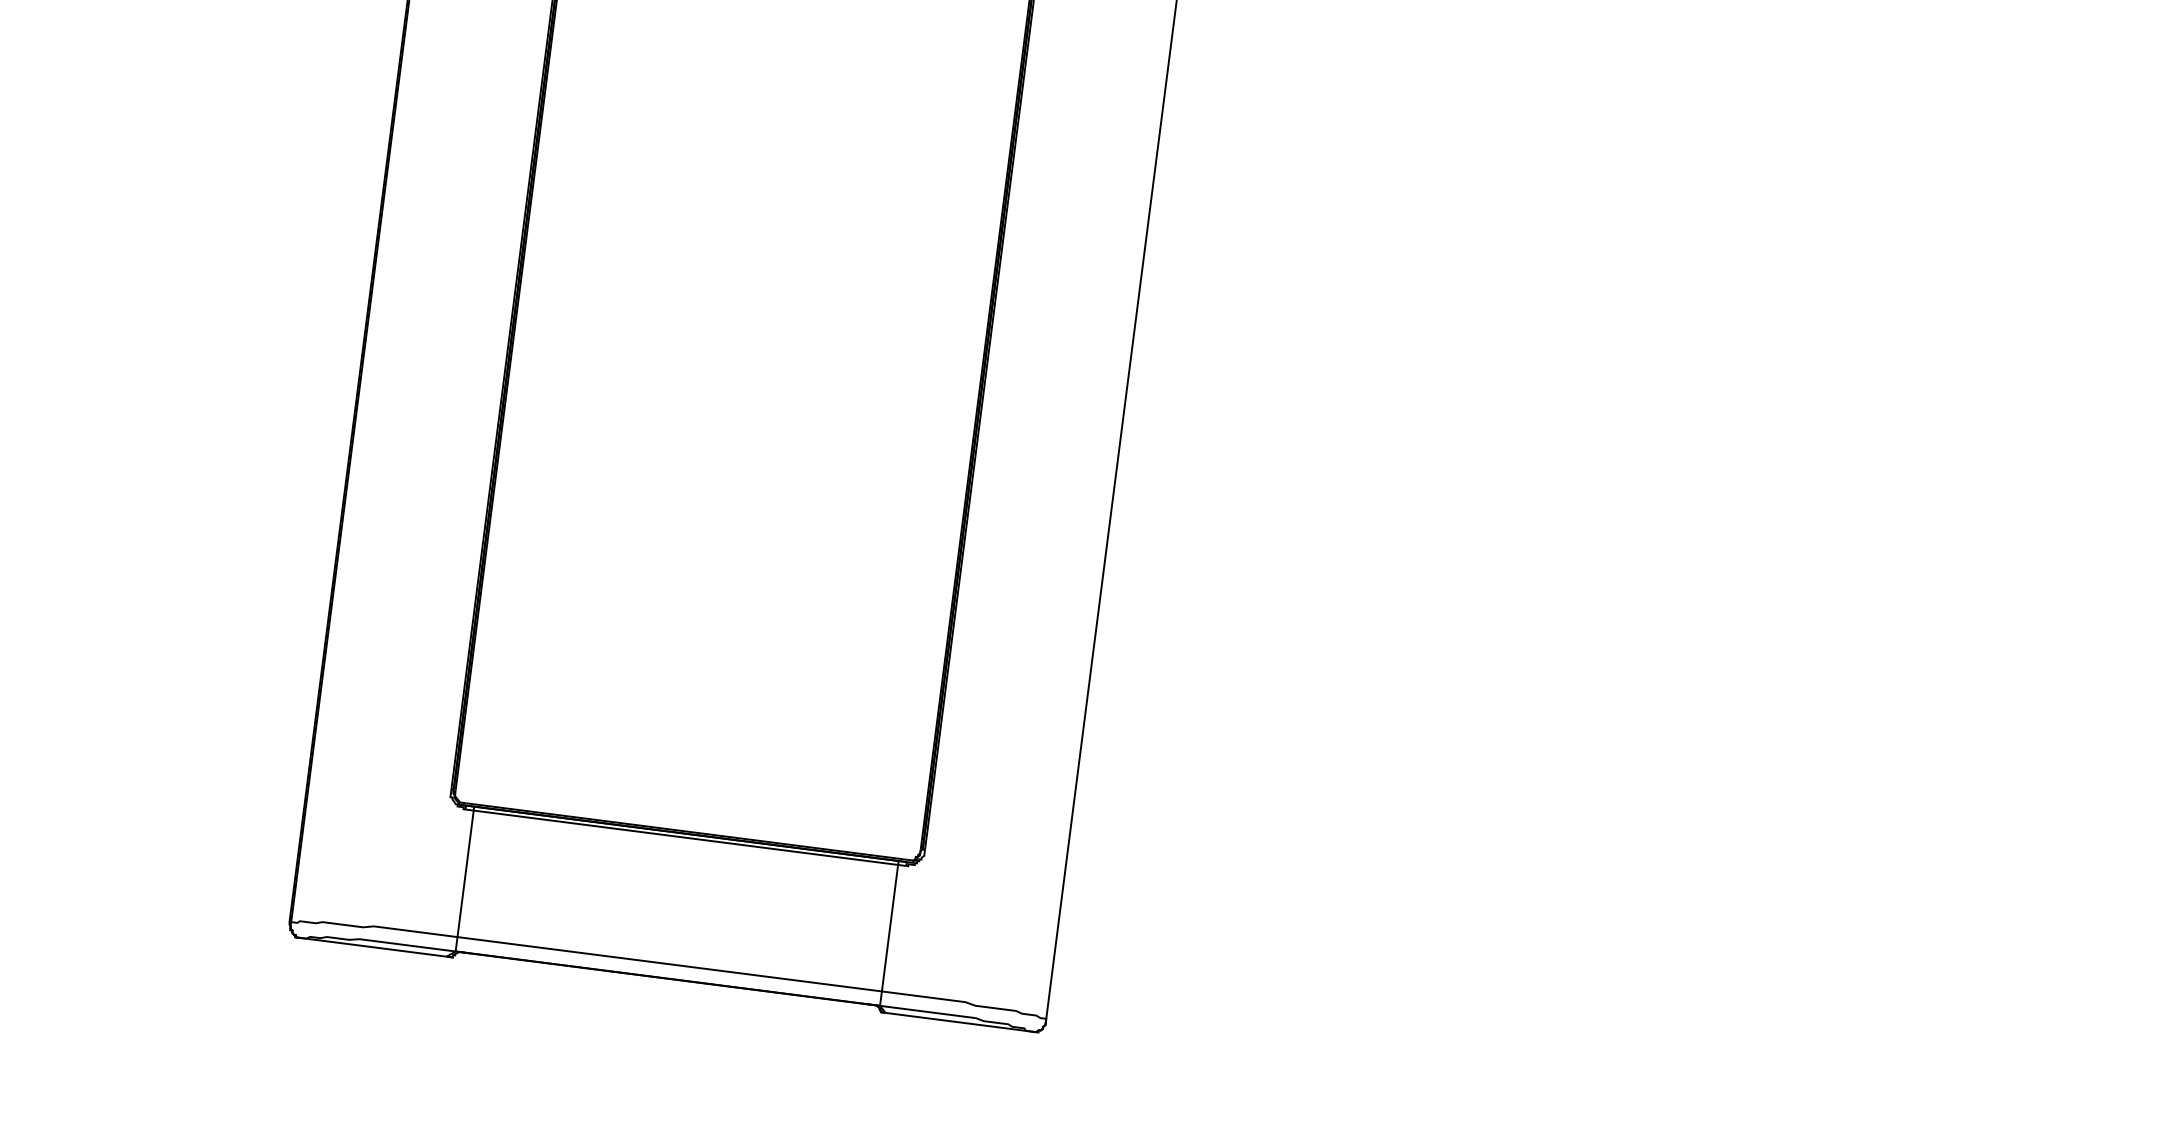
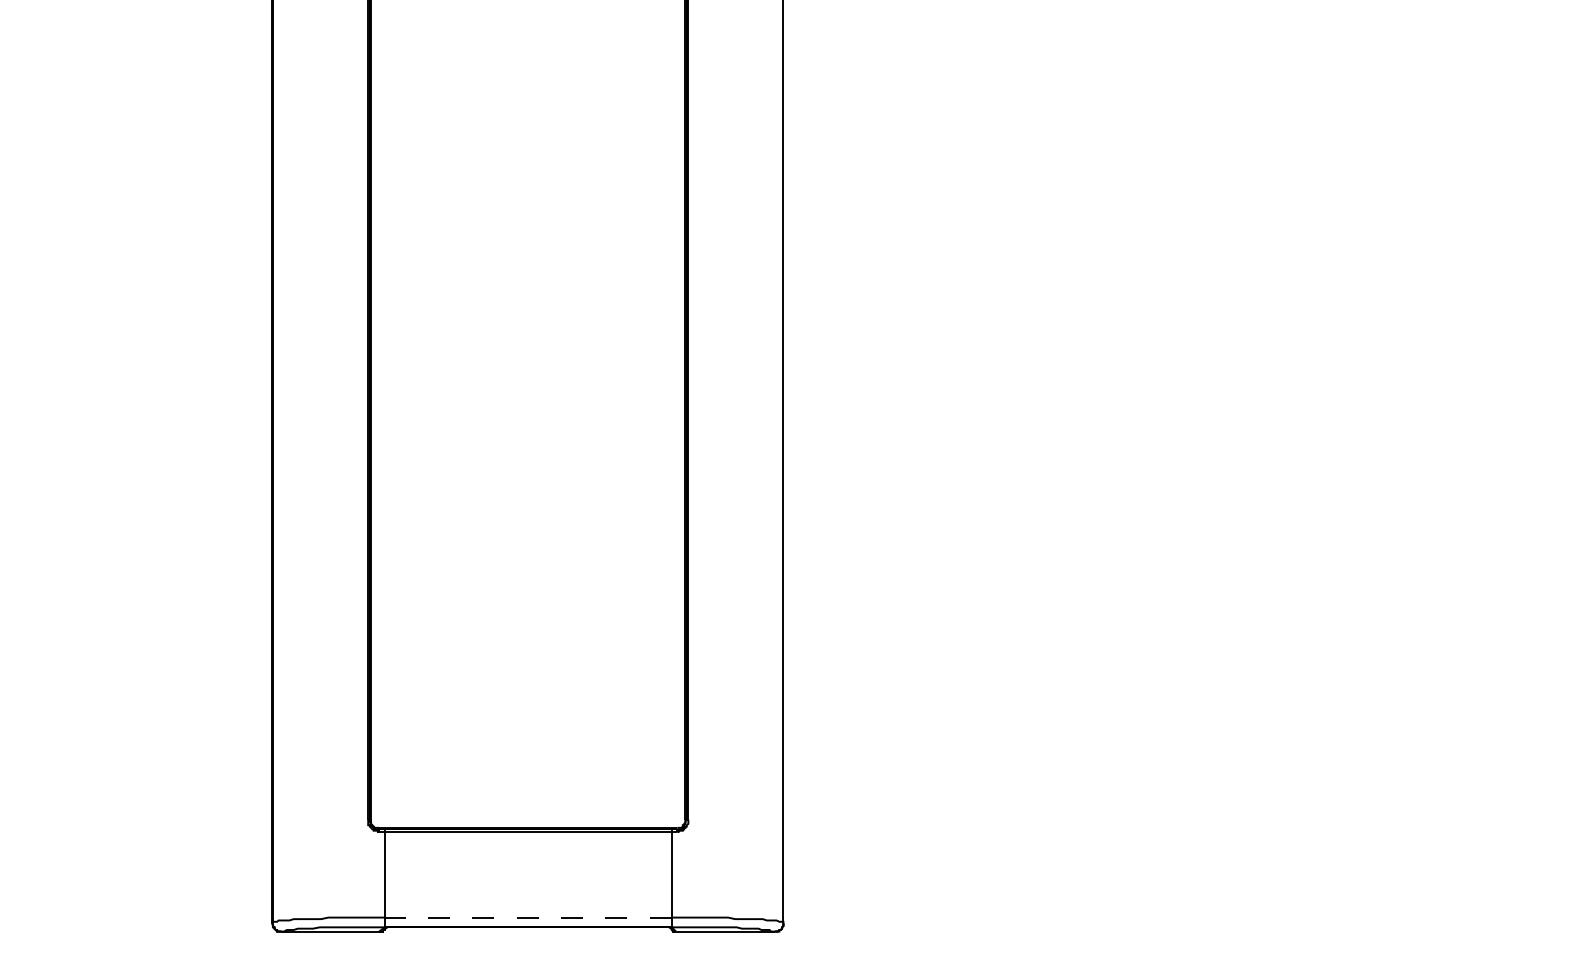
line: (668, 963) -> (527, 917), solid -> dashed

